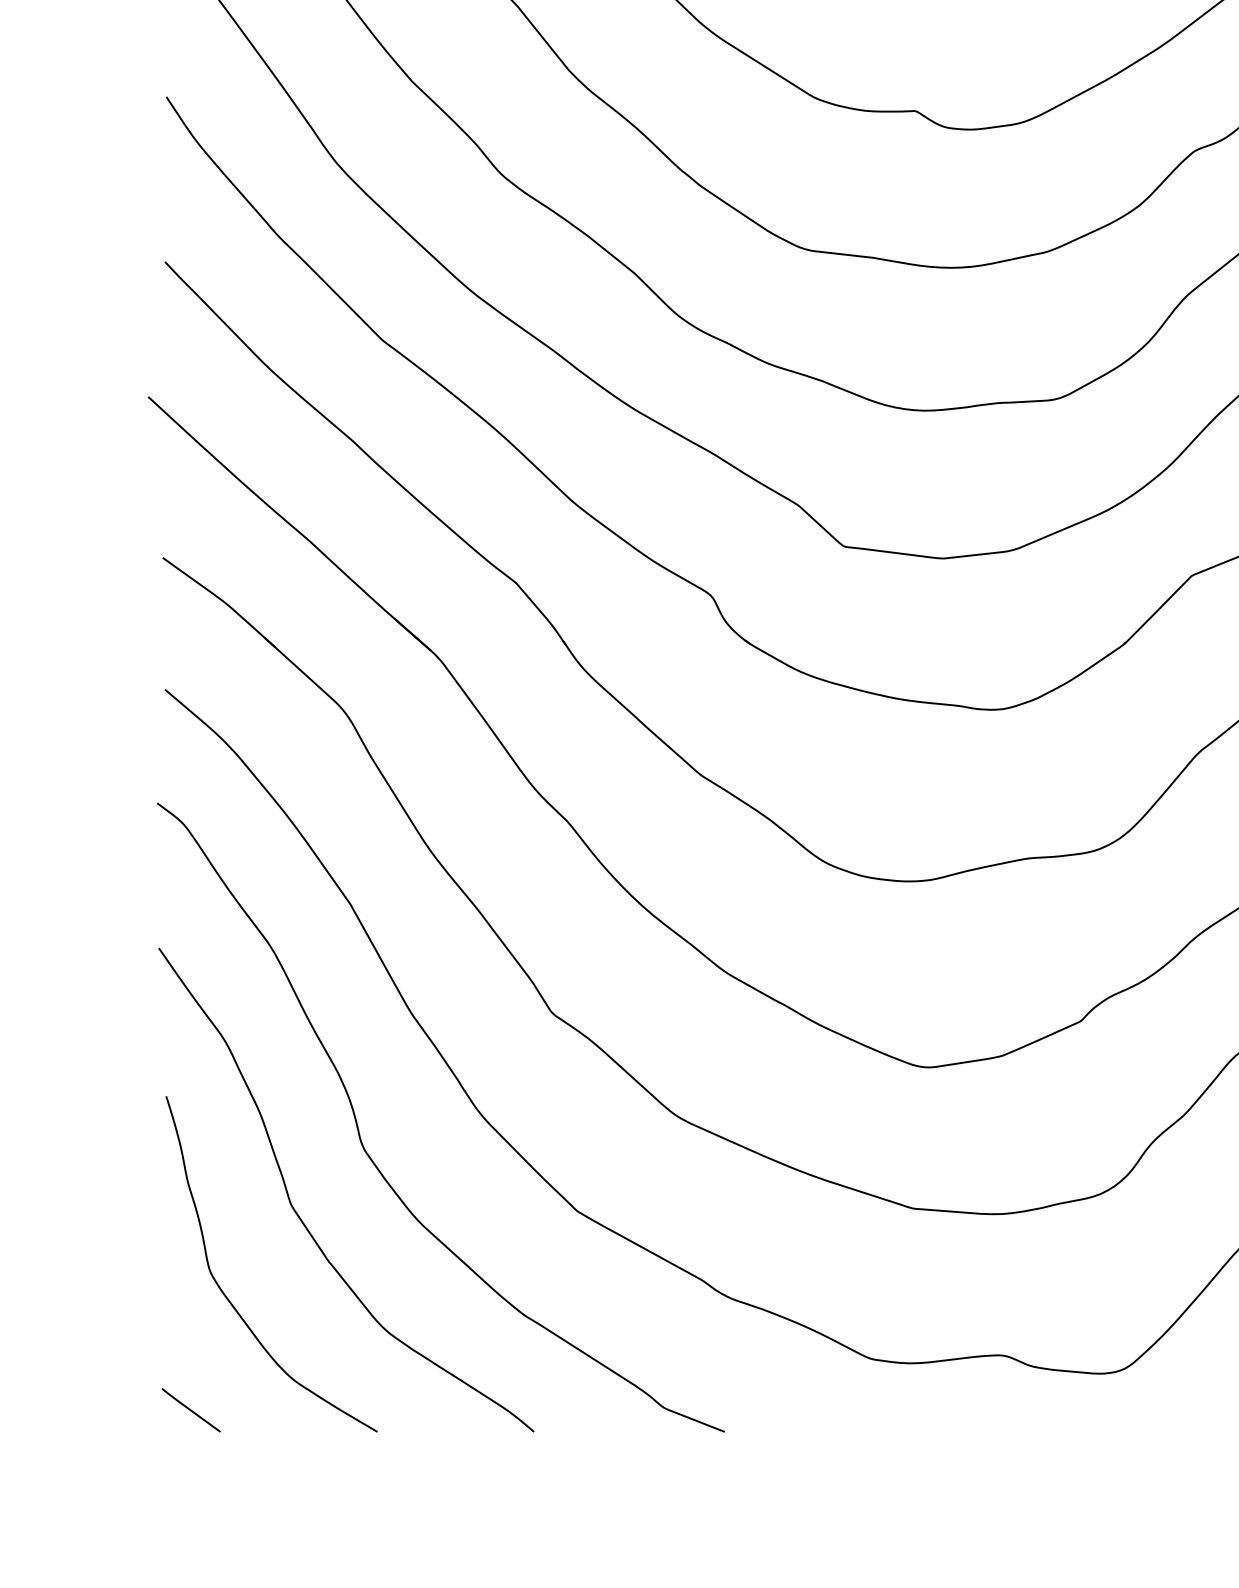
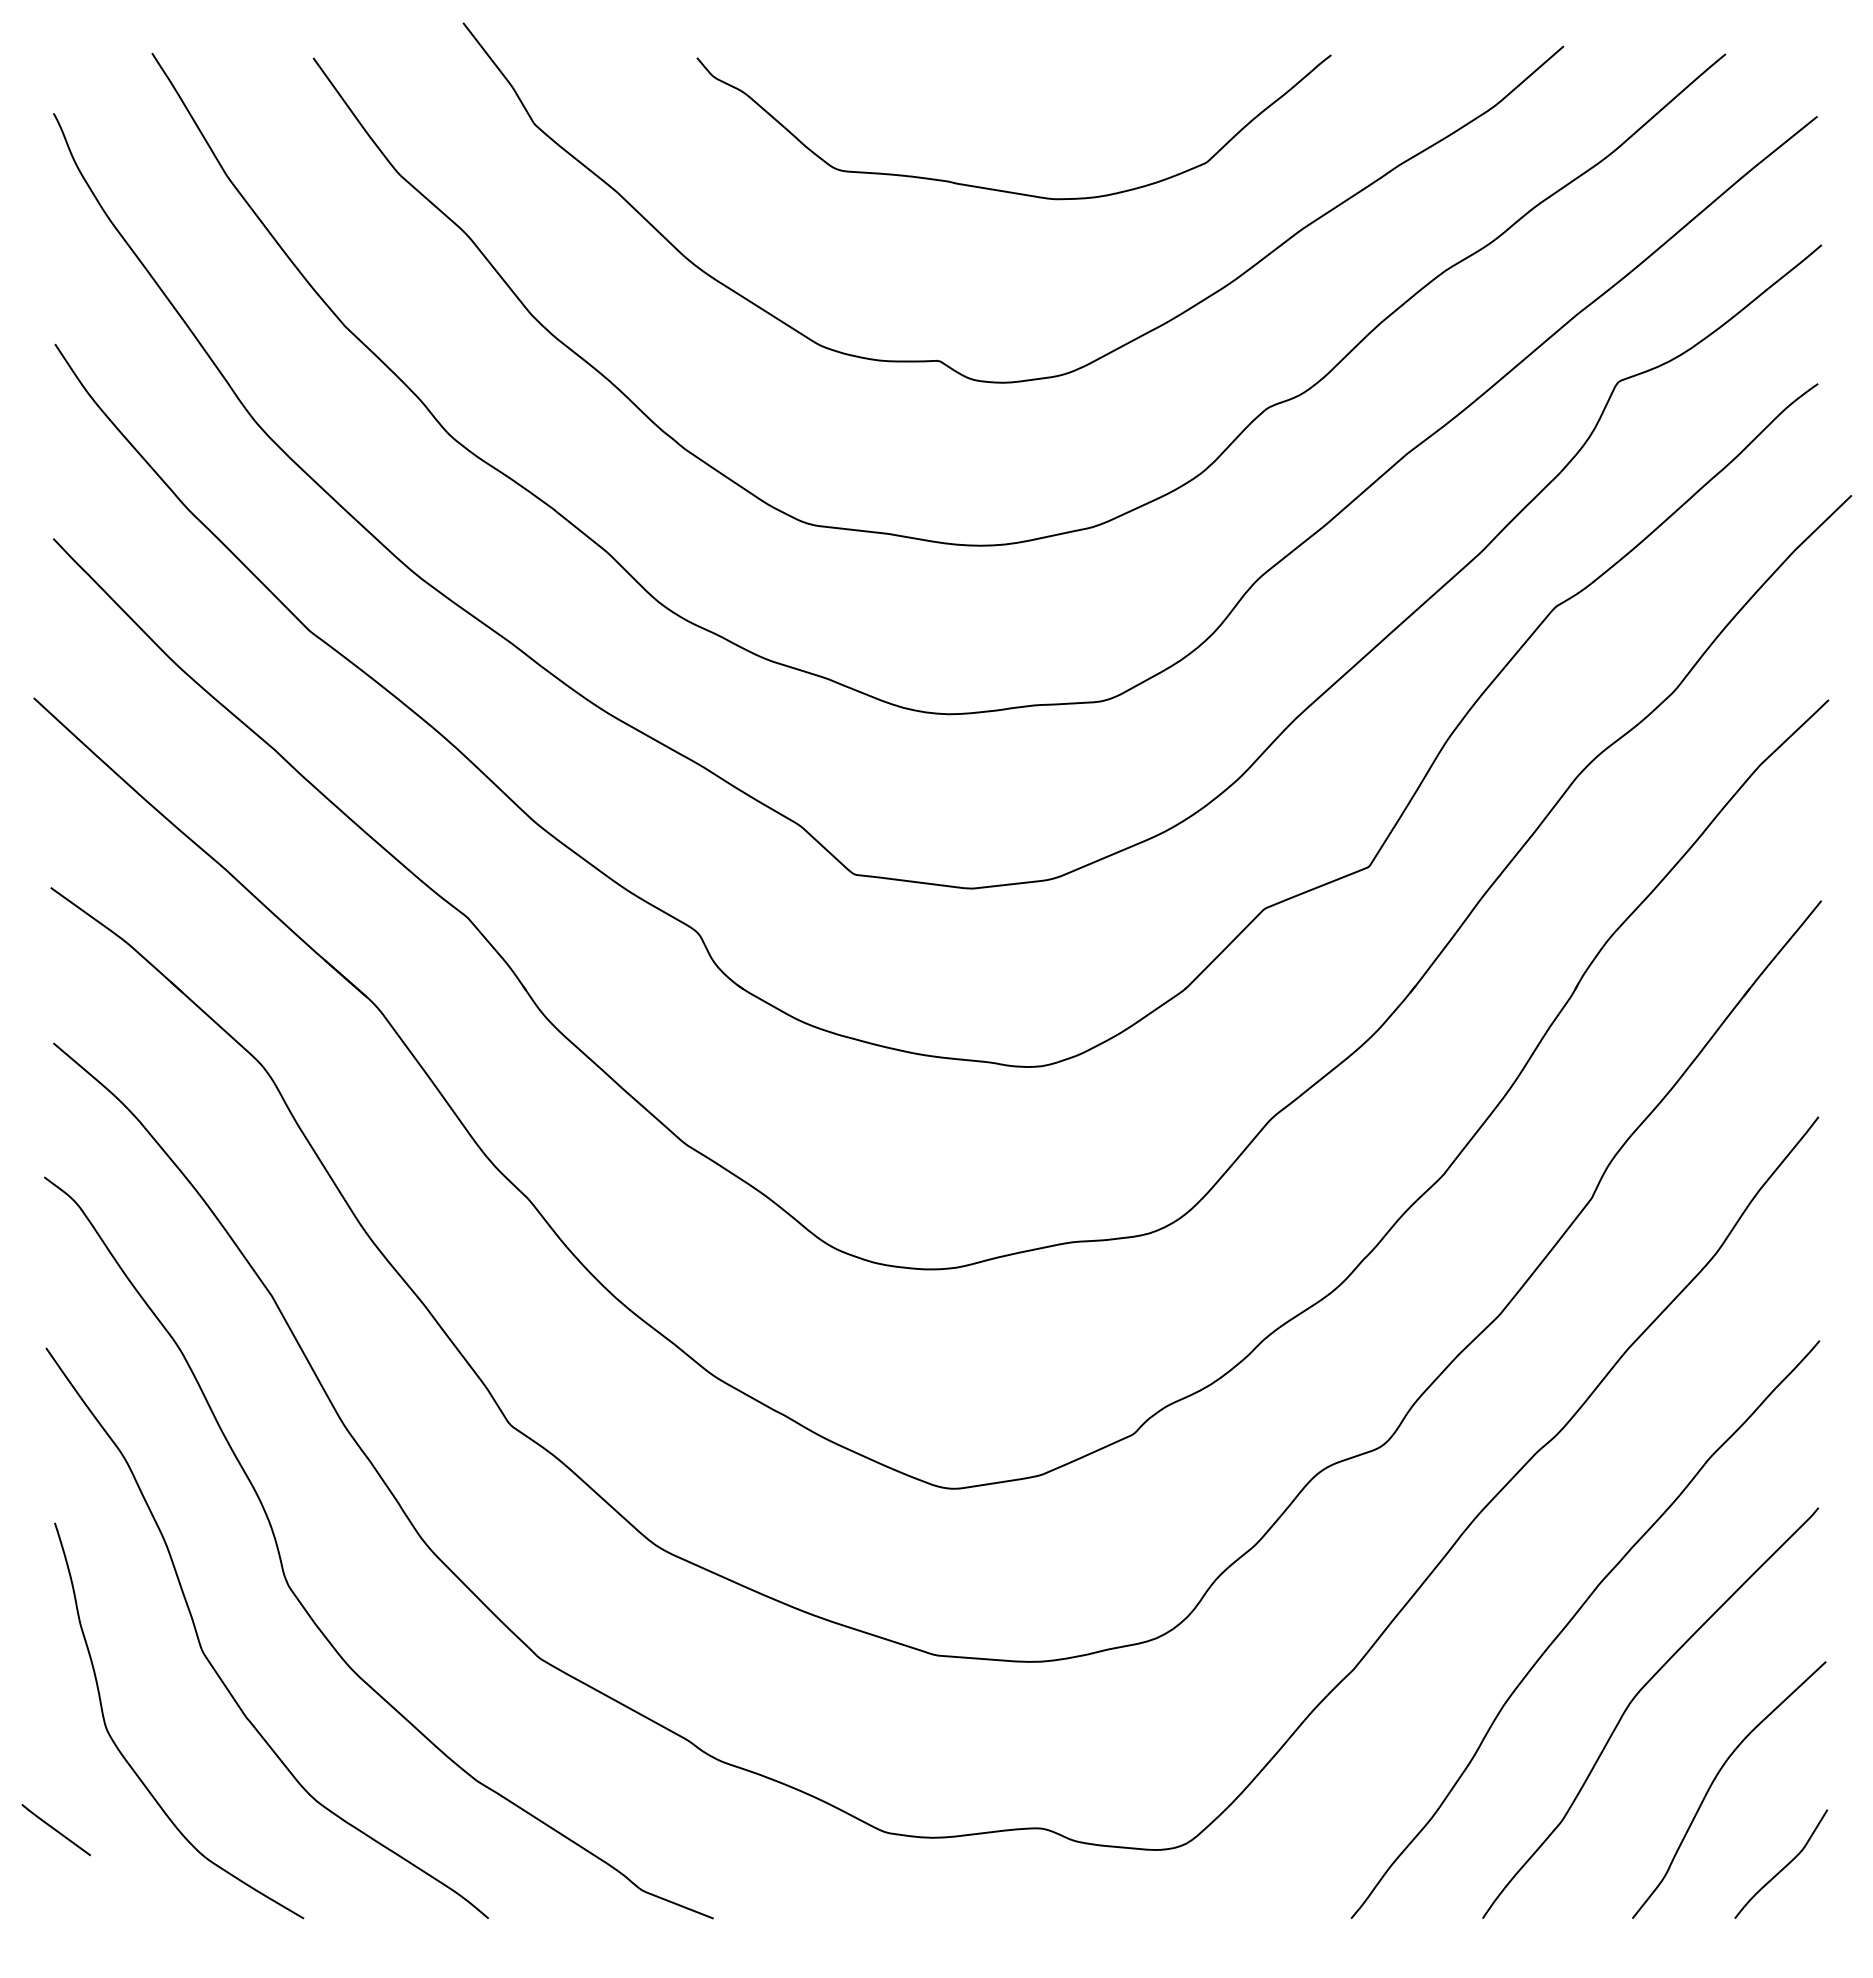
line: (190, 1410) -> (55, 1830), moved

